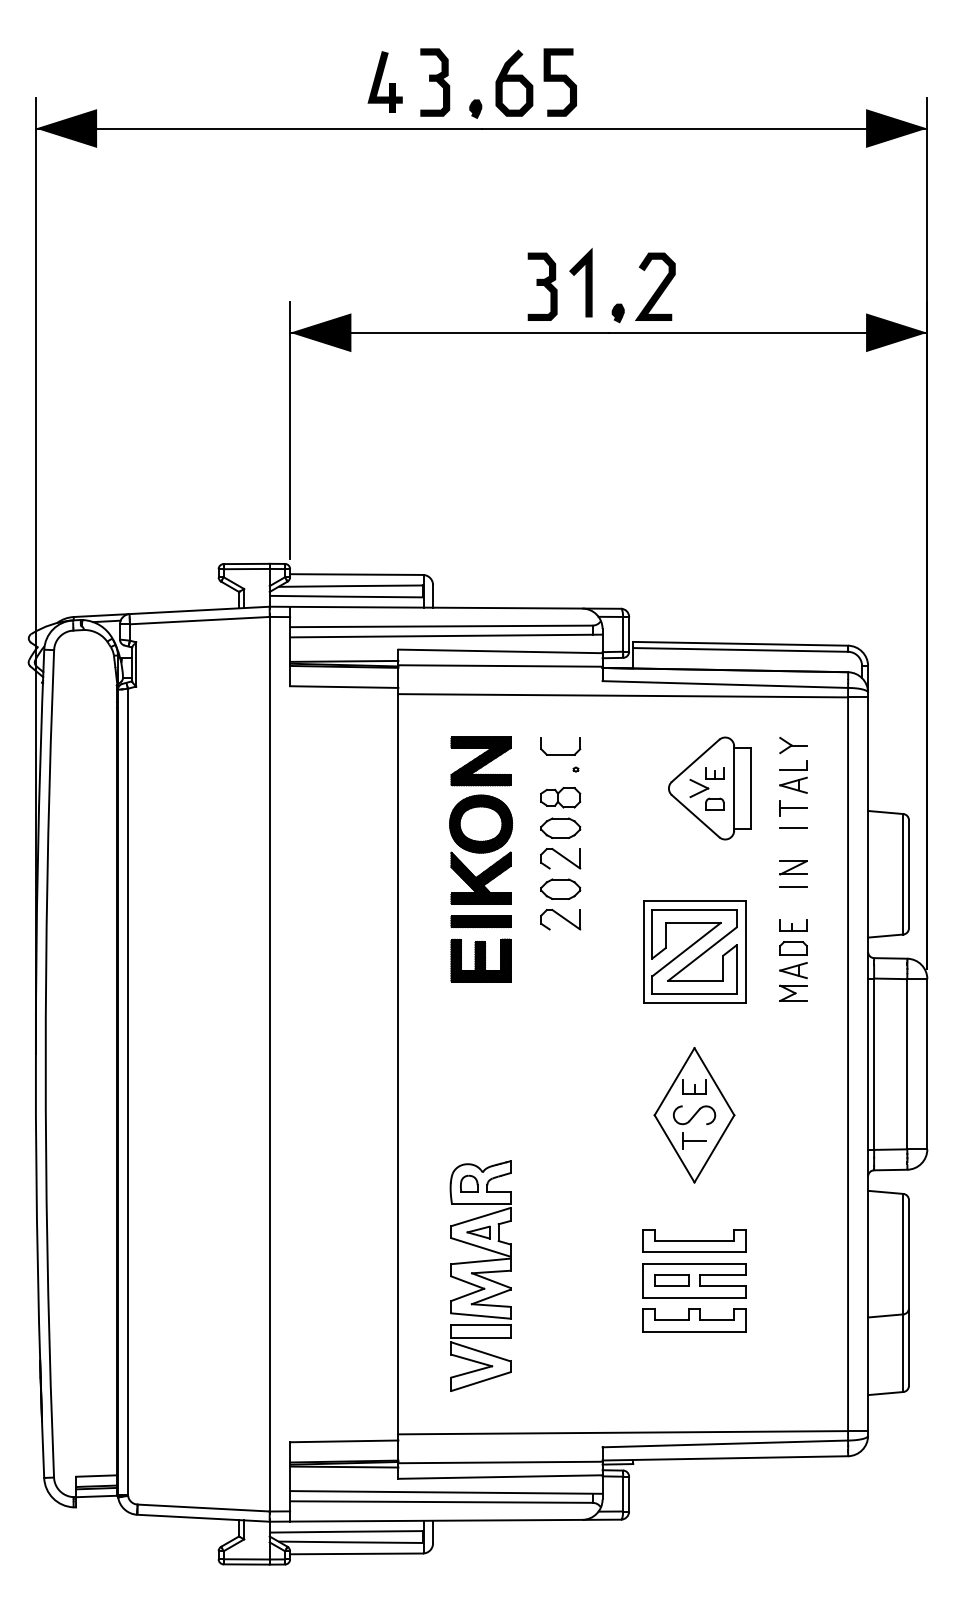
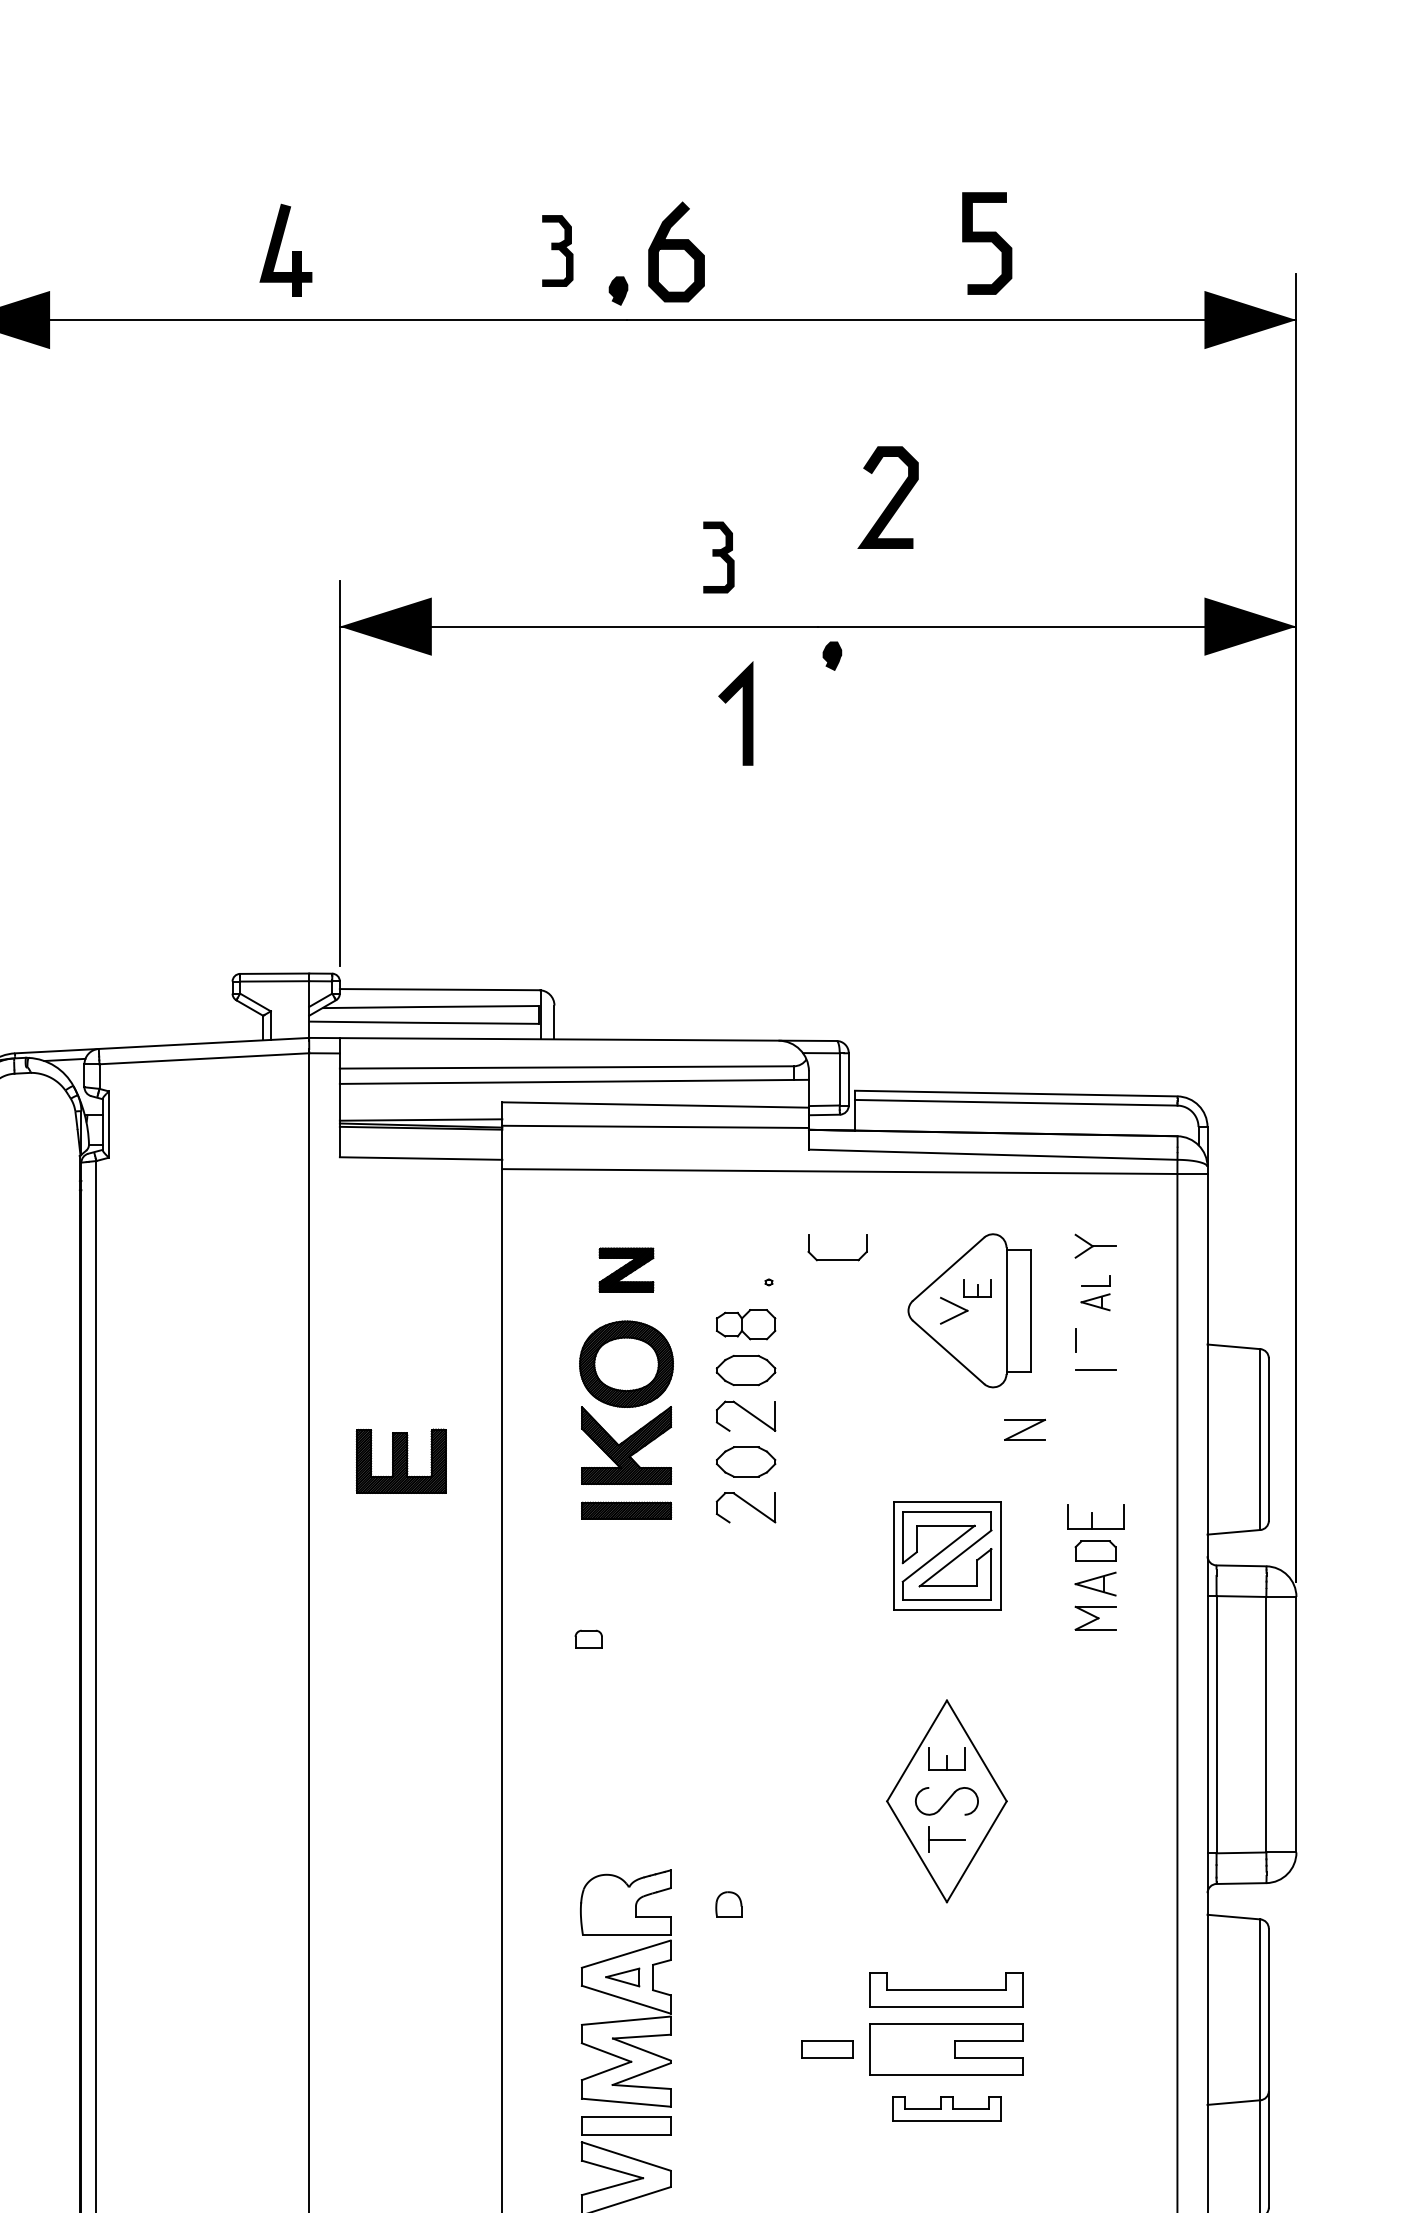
part: (384, 81) -> (284, 249), moved
curve: (559, 81) -> (985, 241), moved
part: (435, 82) -> (558, 250), size x0.7
line: (585, 282) -> (742, 713), moved
part: (542, 286) -> (718, 557), size x0.7
curve: (657, 288) -> (891, 500), moved
part: (617, 313) -> (831, 656), moved
part: (560, 754) -> (837, 1259), moved
part: (480, 761) -> (625, 1270), size x0.6
part: (793, 776) -> (1095, 1292), size x0.7
part: (714, 803) -> (588, 1638), moved
line: (793, 808) -> (1095, 1340), removed
part: (793, 867) -> (1024, 1429), moved
line: (793, 886) -> (1095, 1457), removed
part: (793, 925) -> (1095, 1516), size x1.4
part: (694, 951) -> (946, 1555), size x0.7
part: (480, 960) -> (400, 1460), moved
part: (469, 1183) -> (729, 1903), moved
part: (671, 1280) -> (826, 2049), moved
part: (694, 1320) -> (946, 2109), size x0.7

